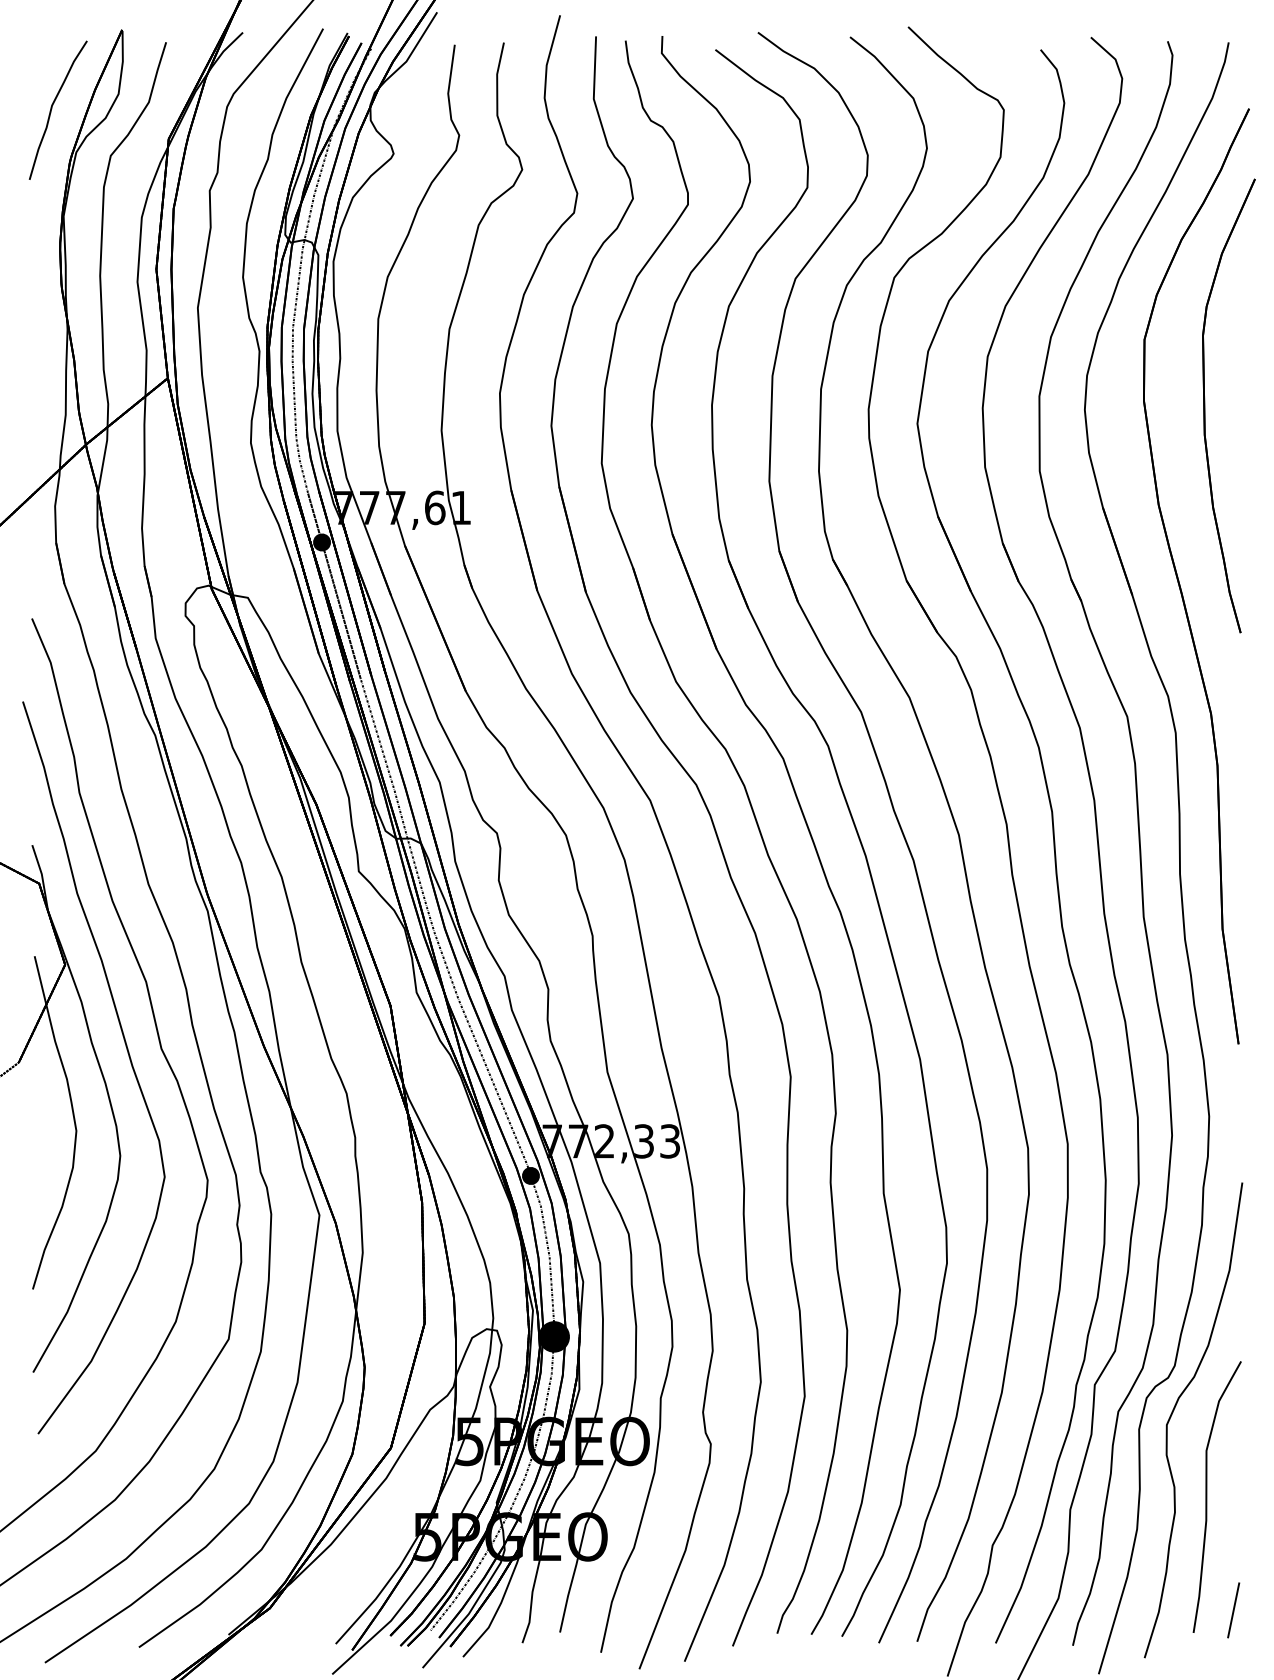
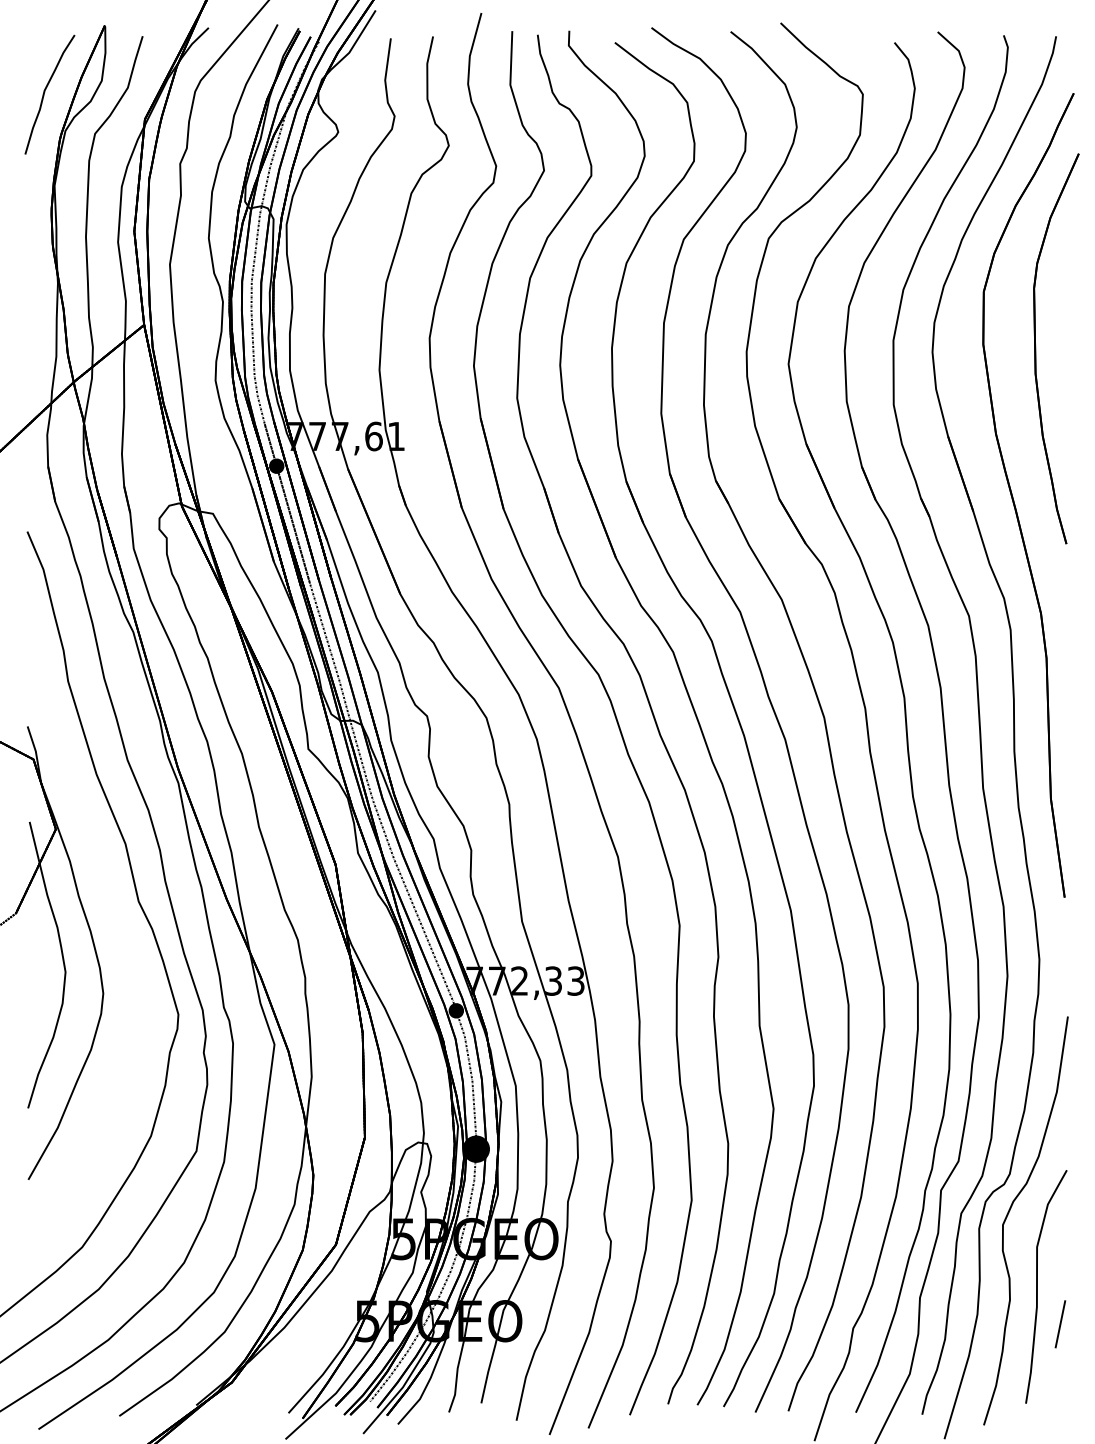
curve: (127, 1054) -> (109, 906), removed
line: (1233, 1610) -> (1060, 1324), moved

